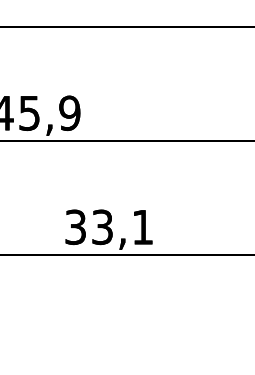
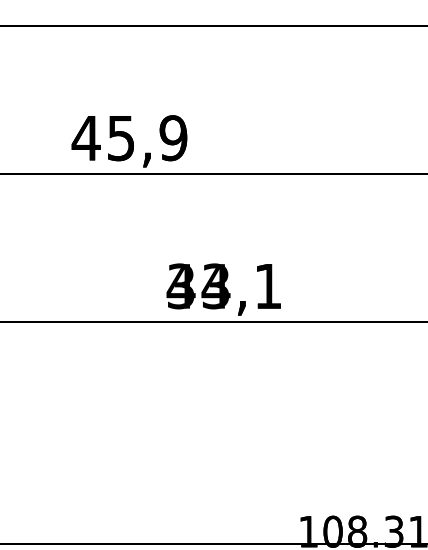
text: (89, 227) -> (198, 286), 33,1 -> 44,1

